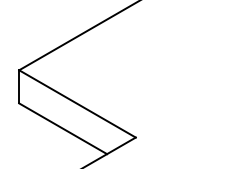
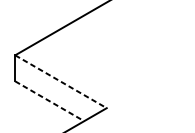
line: (77, 104) -> (60, 82), solid -> dashed
line: (63, 128) -> (49, 101), solid -> dashed

